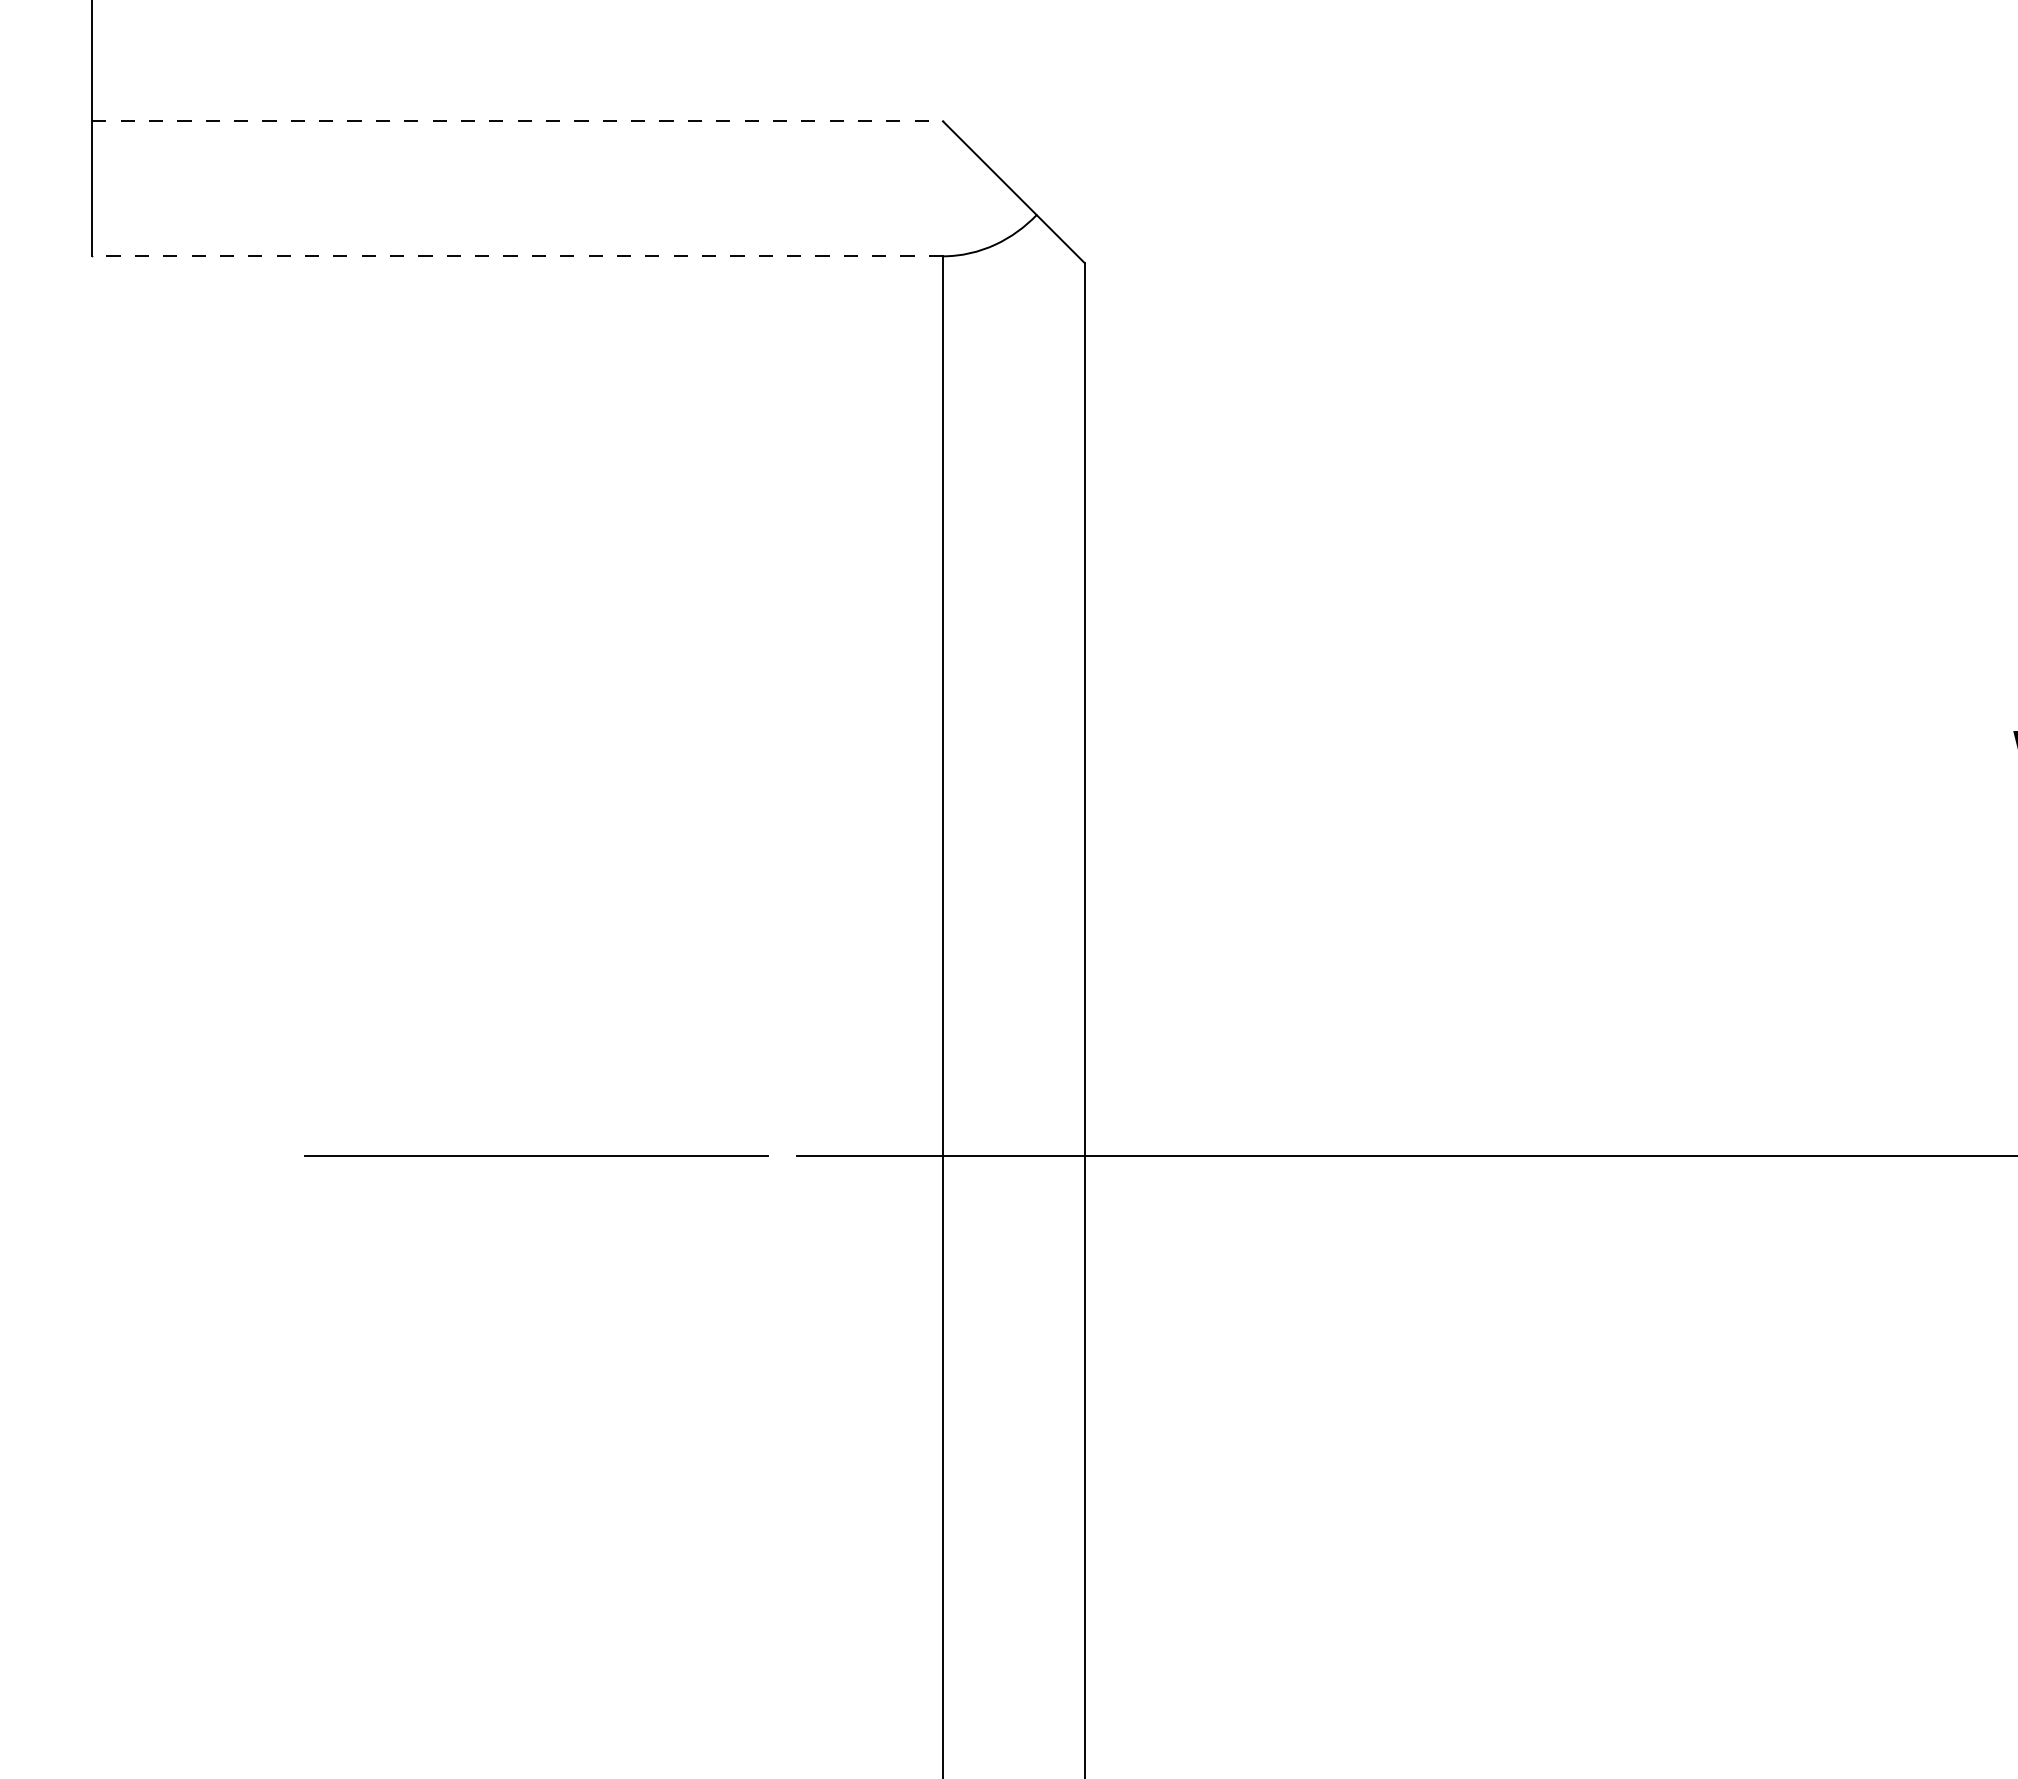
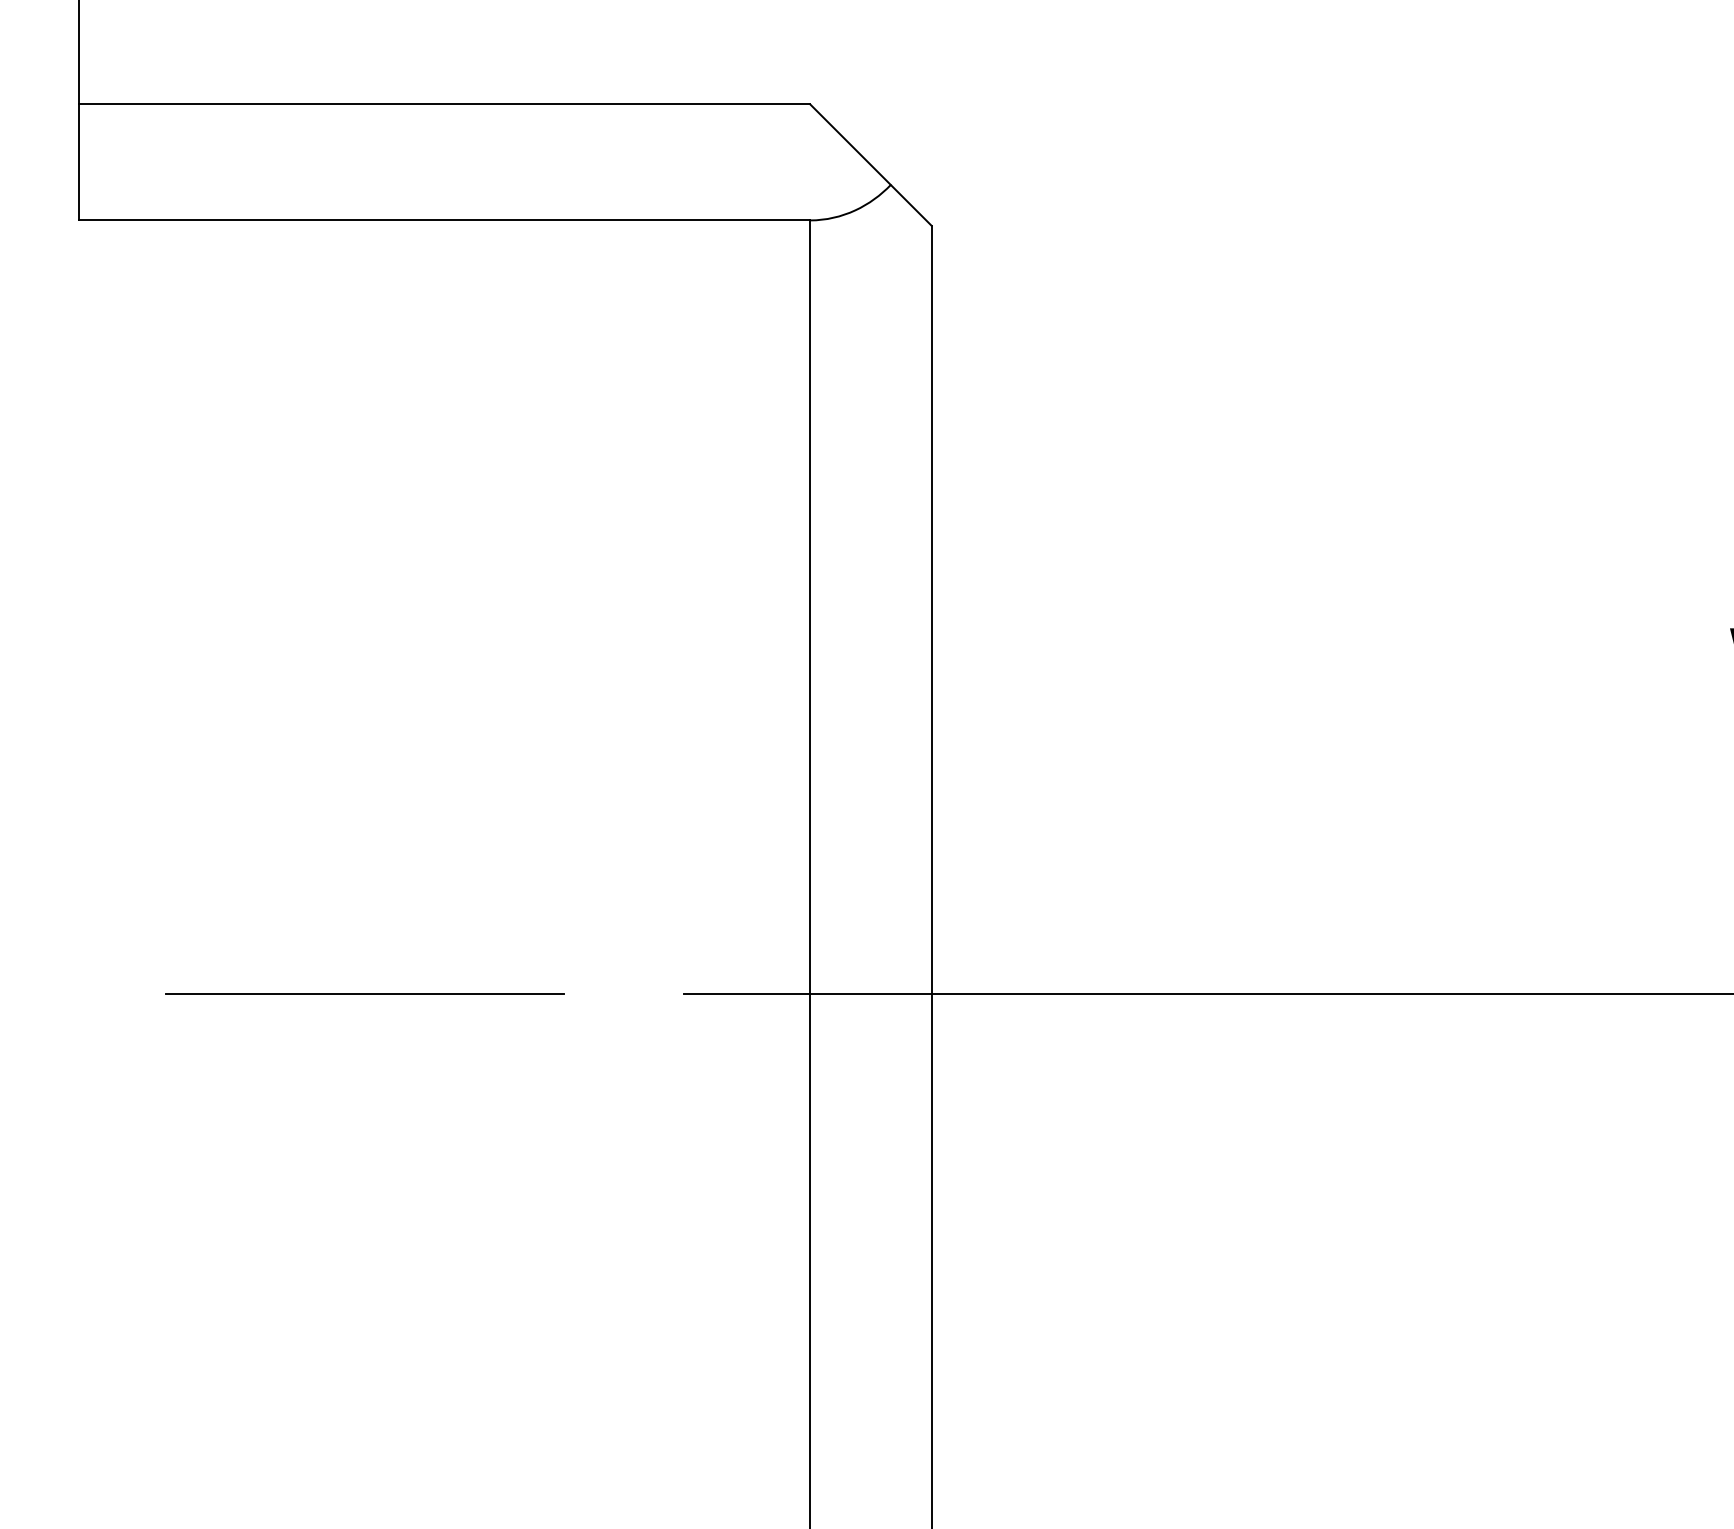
line: (518, 121) -> (445, 104), dashed -> solid
line: (517, 256) -> (444, 220), dashed -> solid
line: (536, 1155) -> (364, 993), moved

